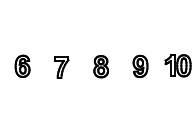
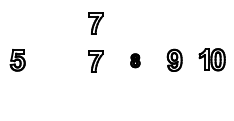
part: (61, 29) -> (95, 23), added
part: (22, 65) -> (56, 59), removed
part: (101, 66) -> (135, 60), size x0.6

